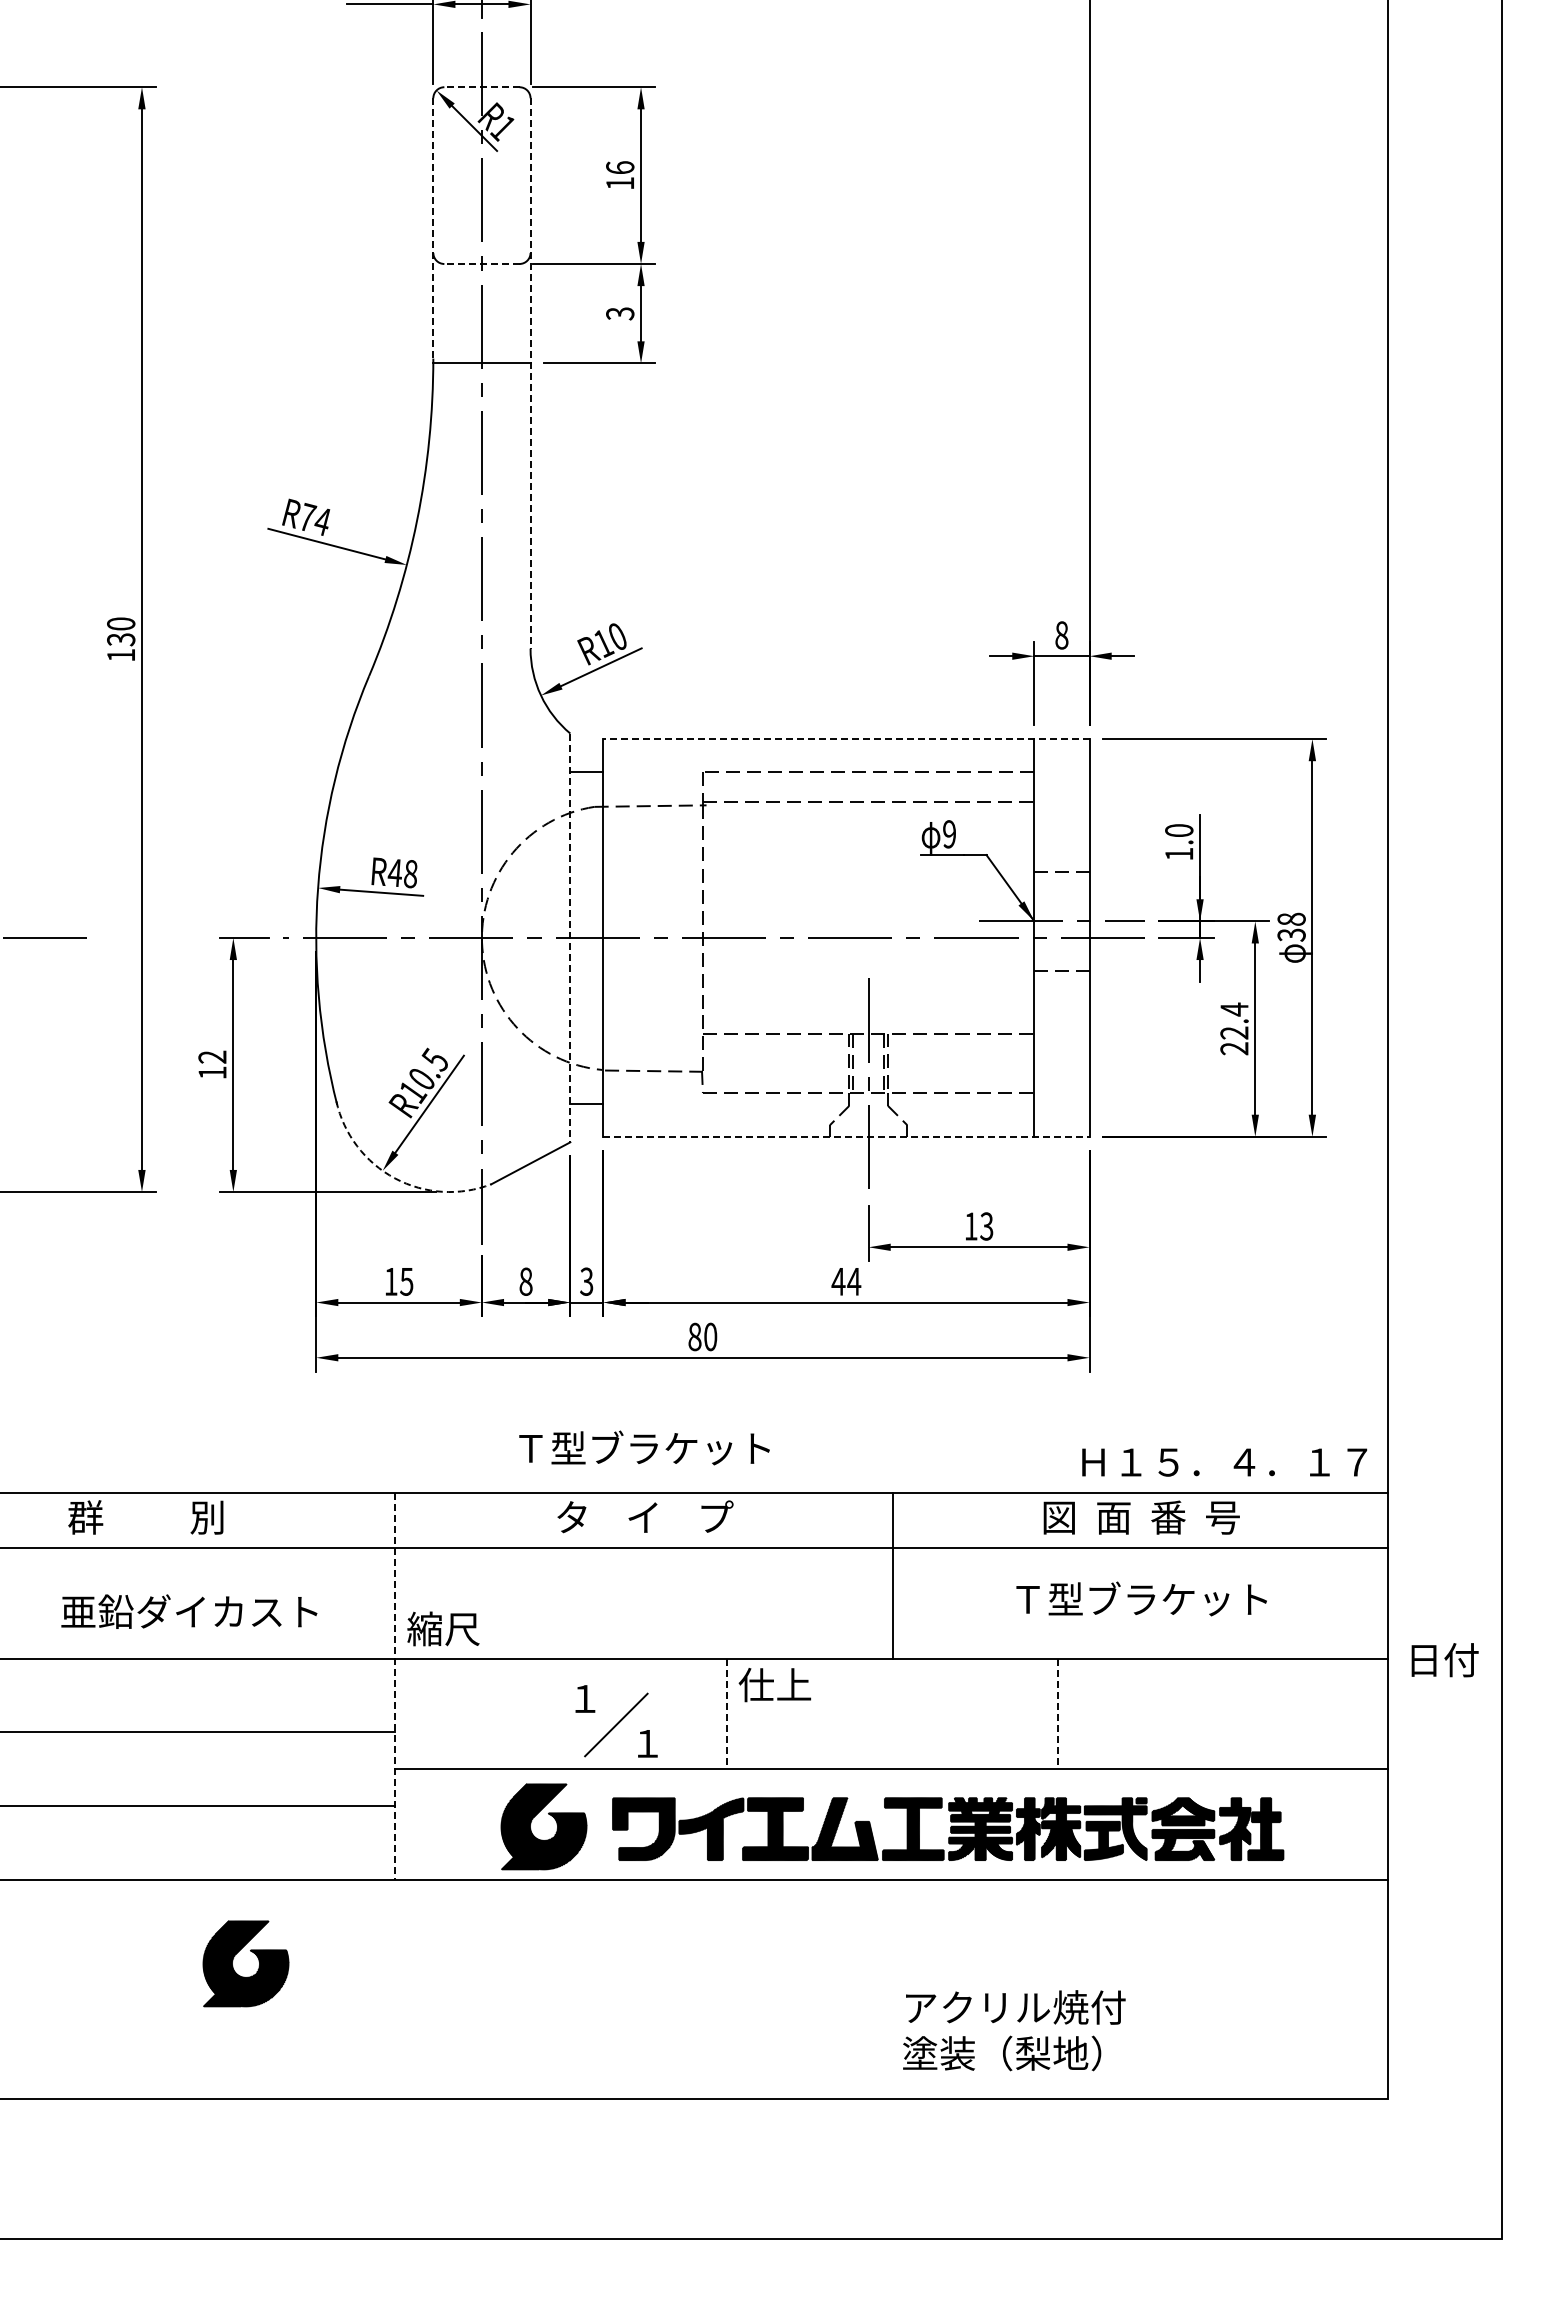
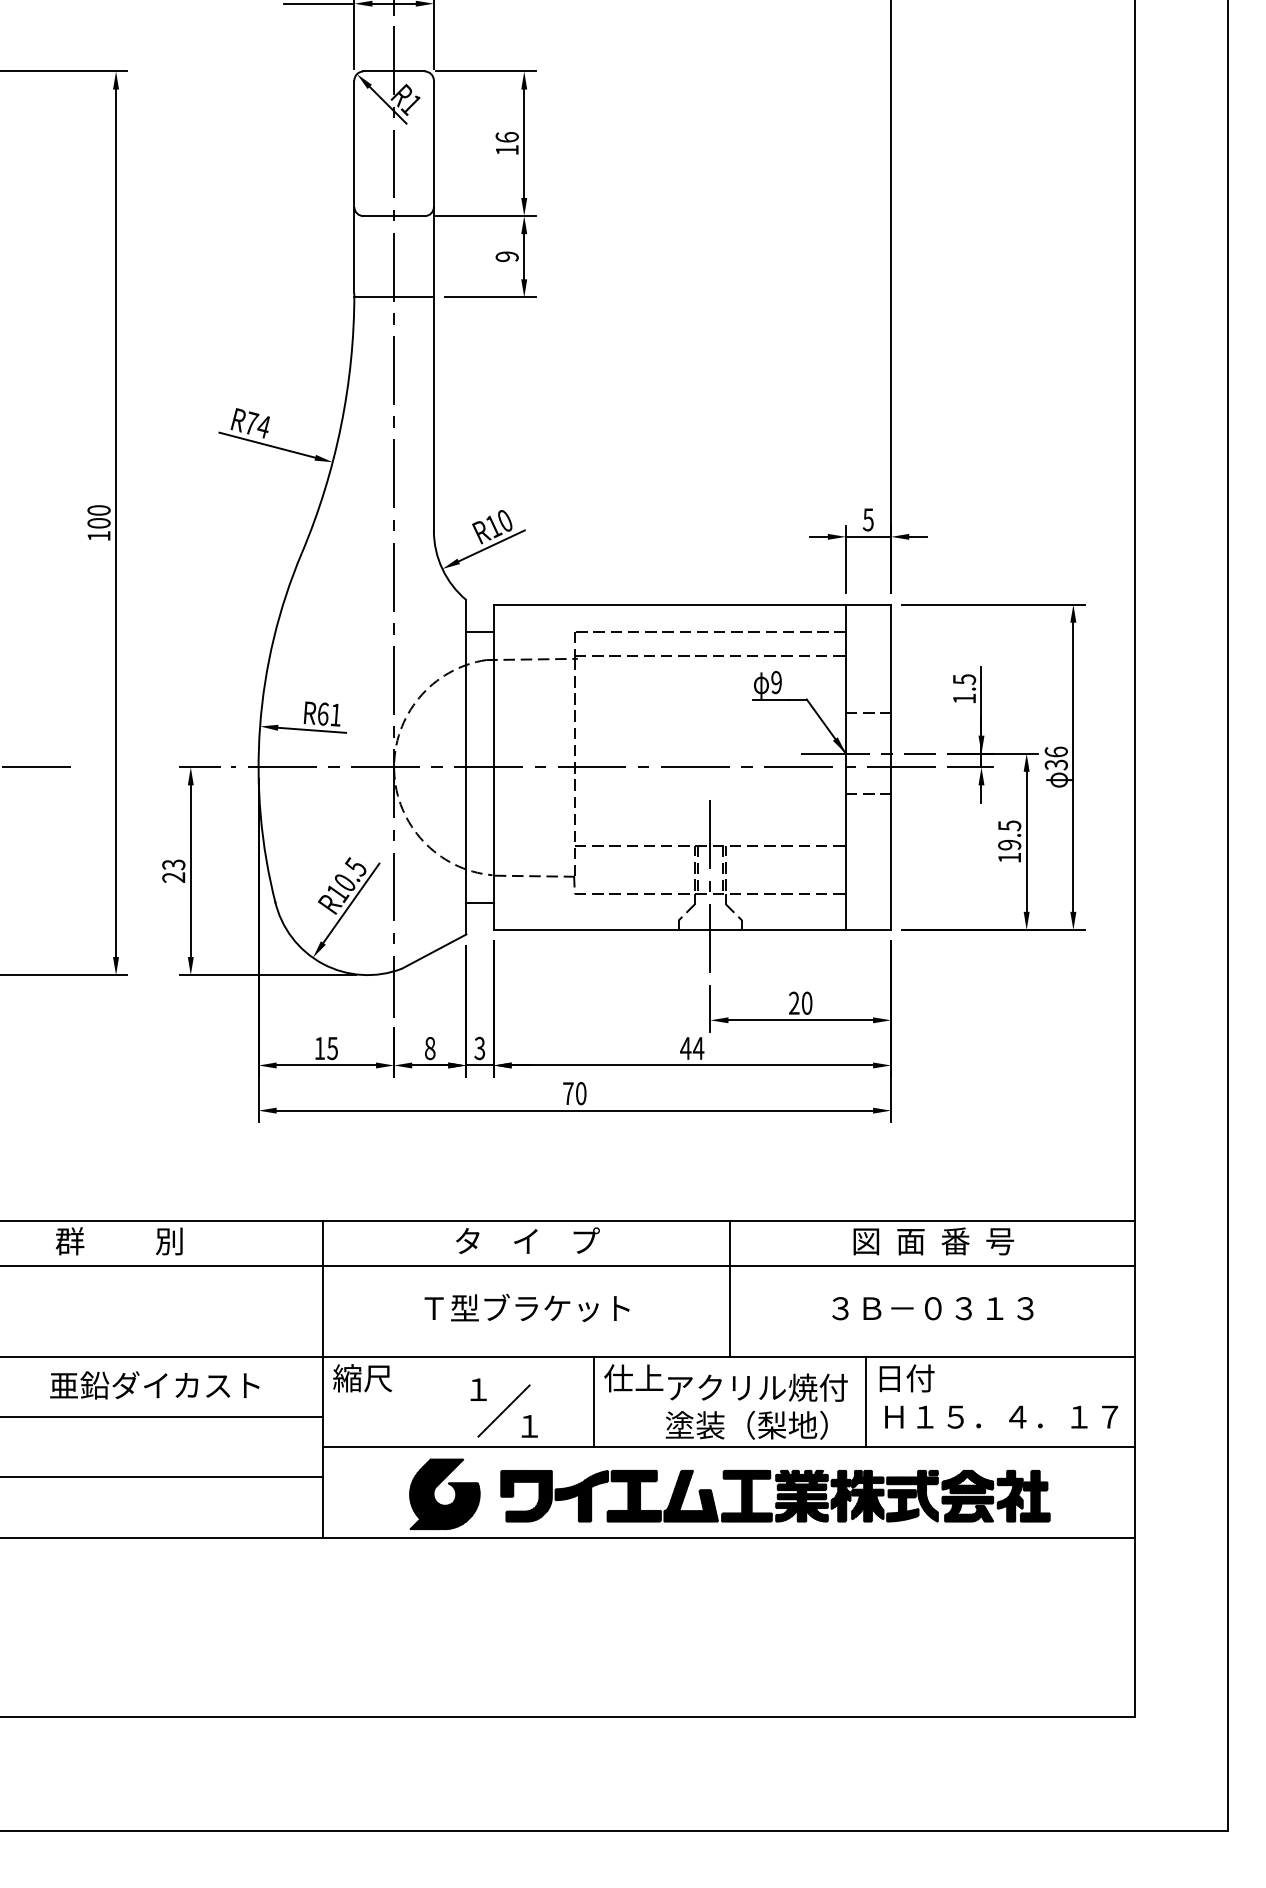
line: (481, 87) -> (393, 71), dashed -> solid
line: (433, 228) -> (354, 187), dashed -> solid
line: (481, 264) -> (393, 216), dashed -> solid
text: (620, 313) -> (507, 256), 3 -> 9
line: (530, 373) -> (433, 305), dashed -> solid
text: (1061, 635) -> (868, 519), 8 -> 5
text: (121, 639) -> (99, 523), 130 -> 100
line: (846, 739) -> (692, 604), dashed -> solid
text: (1179, 830) -> (964, 679), 1.0 -> 1.5
text: (402, 873) -> (329, 714), R48 -> R61
text: (1291, 918) -> (1056, 751), 38 -> 36
line: (570, 938) -> (466, 767), dashed -> solid
text: (1234, 1028) -> (1009, 841), 22.4 -> 19.5
text: (212, 1064) -> (173, 870), 12 -> 23
line: (847, 1136) -> (693, 929), dashed -> solid
arc: (394, 1178) -> (322, 964), dashed -> solid
text: (978, 1226) -> (800, 1003), 13 -> 20
text: (694, 1336) -> (567, 1093), 80 -> 70
text: (644, 1447) -> (527, 1307), moved
text: (1224, 1462) -> (1001, 1417), moved
text: (1141, 1598) -> (933, 1307), Ｔ型ブラケット -> ３Ｂ－０３１３
text: (189, 1611) -> (154, 1385), moved
text: (443, 1628) -> (362, 1377), moved
text: (1444, 1660) -> (906, 1378), moved
line: (395, 1686) -> (323, 1379), dashed -> solid
line: (726, 1714) -> (594, 1402), dashed -> solid
line: (1058, 1714) -> (865, 1402), dashed -> solid
part: (235, 1956) -> (192, 1600), removed
text: (1014, 2030) -> (756, 1406), moved

